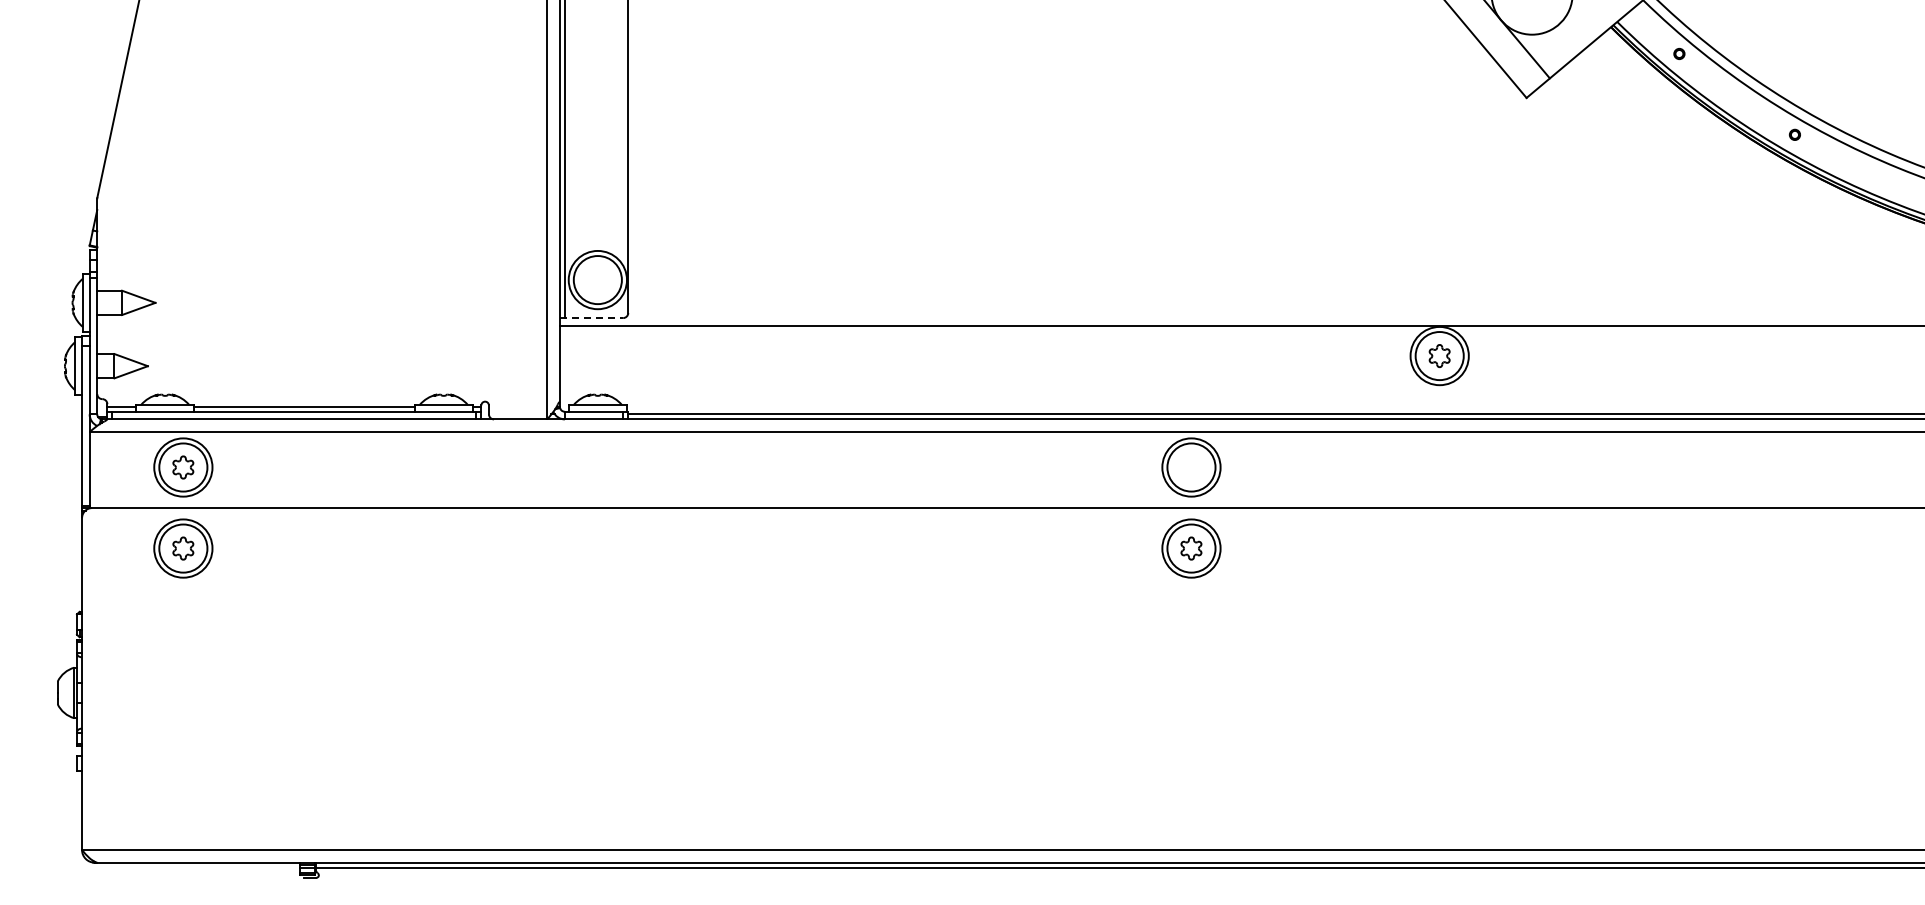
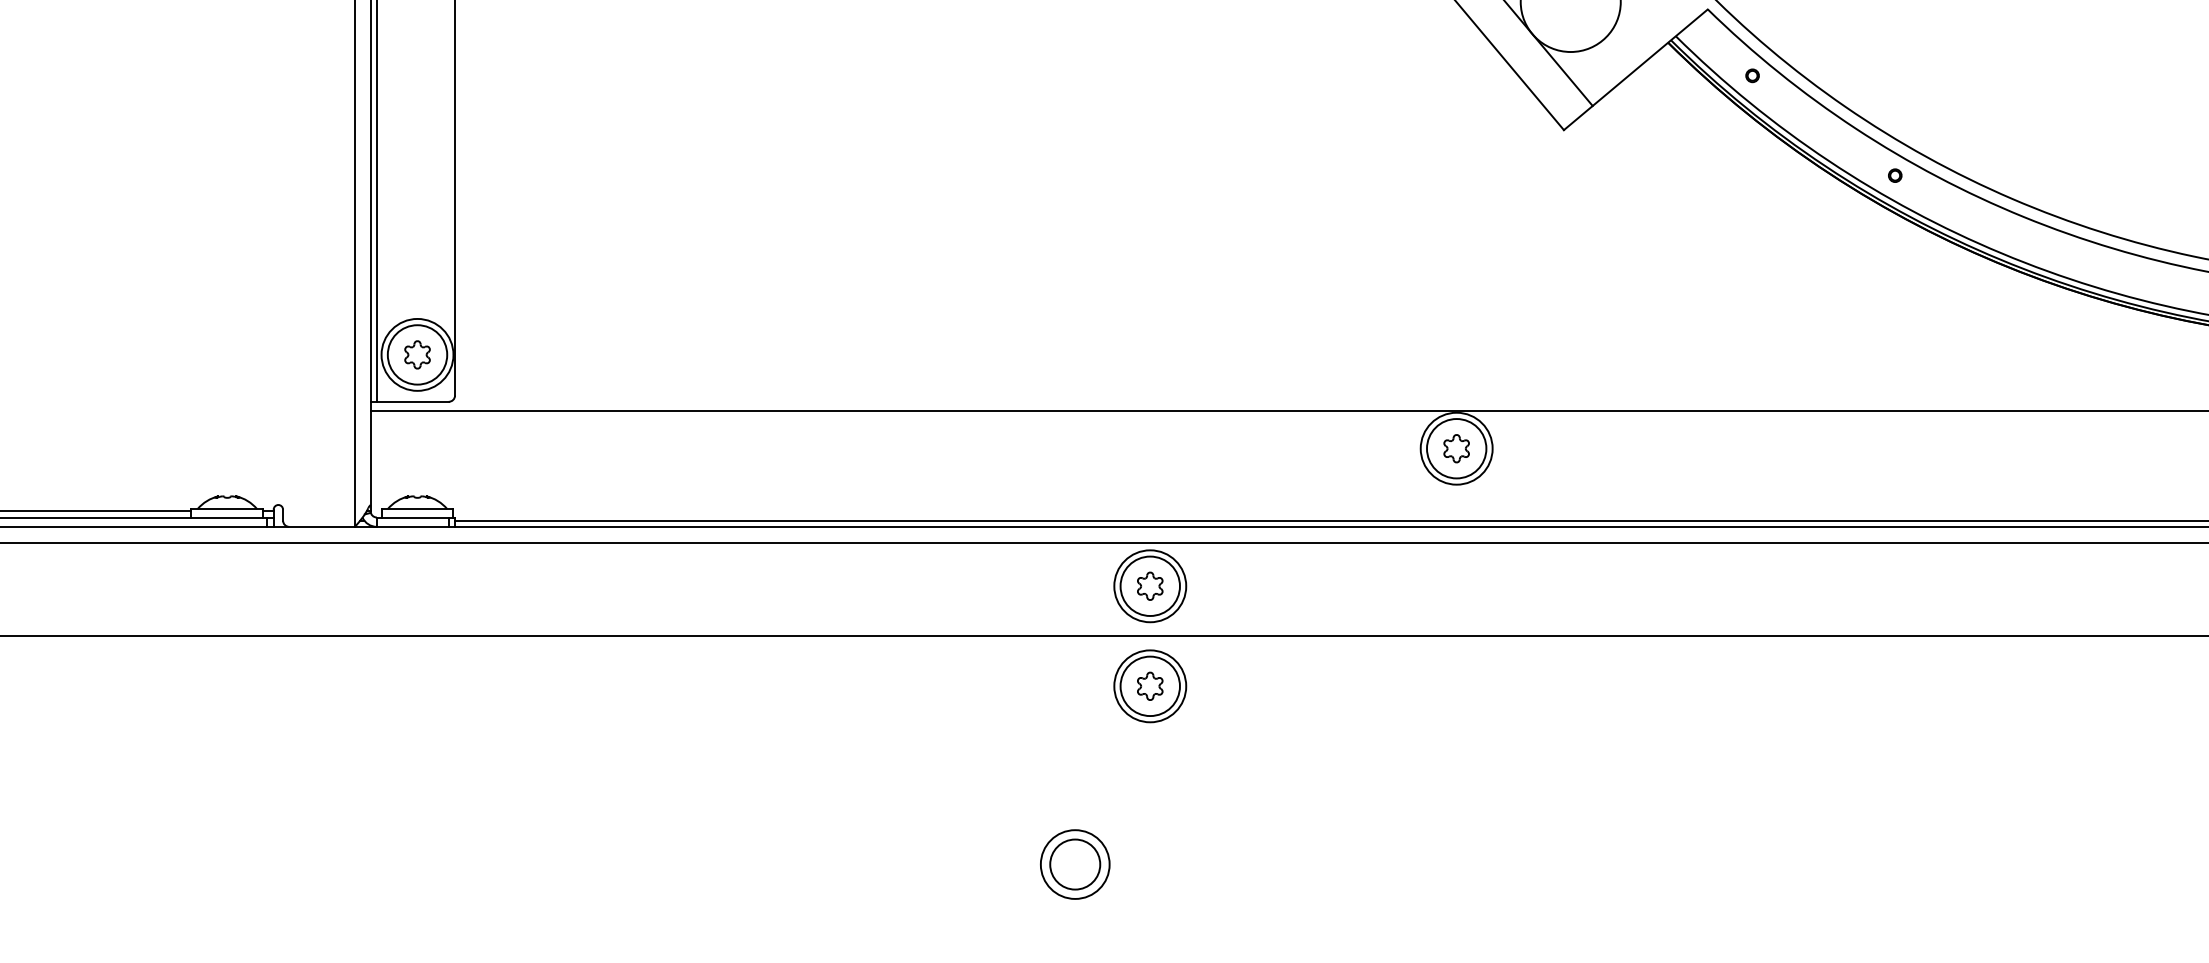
part: (597, 280) -> (417, 355), added
line: (591, 318) -> (409, 402), dashed -> solid
part: (1191, 467) -> (1150, 586), added
part: (1130, 692) -> (1075, 864), added

